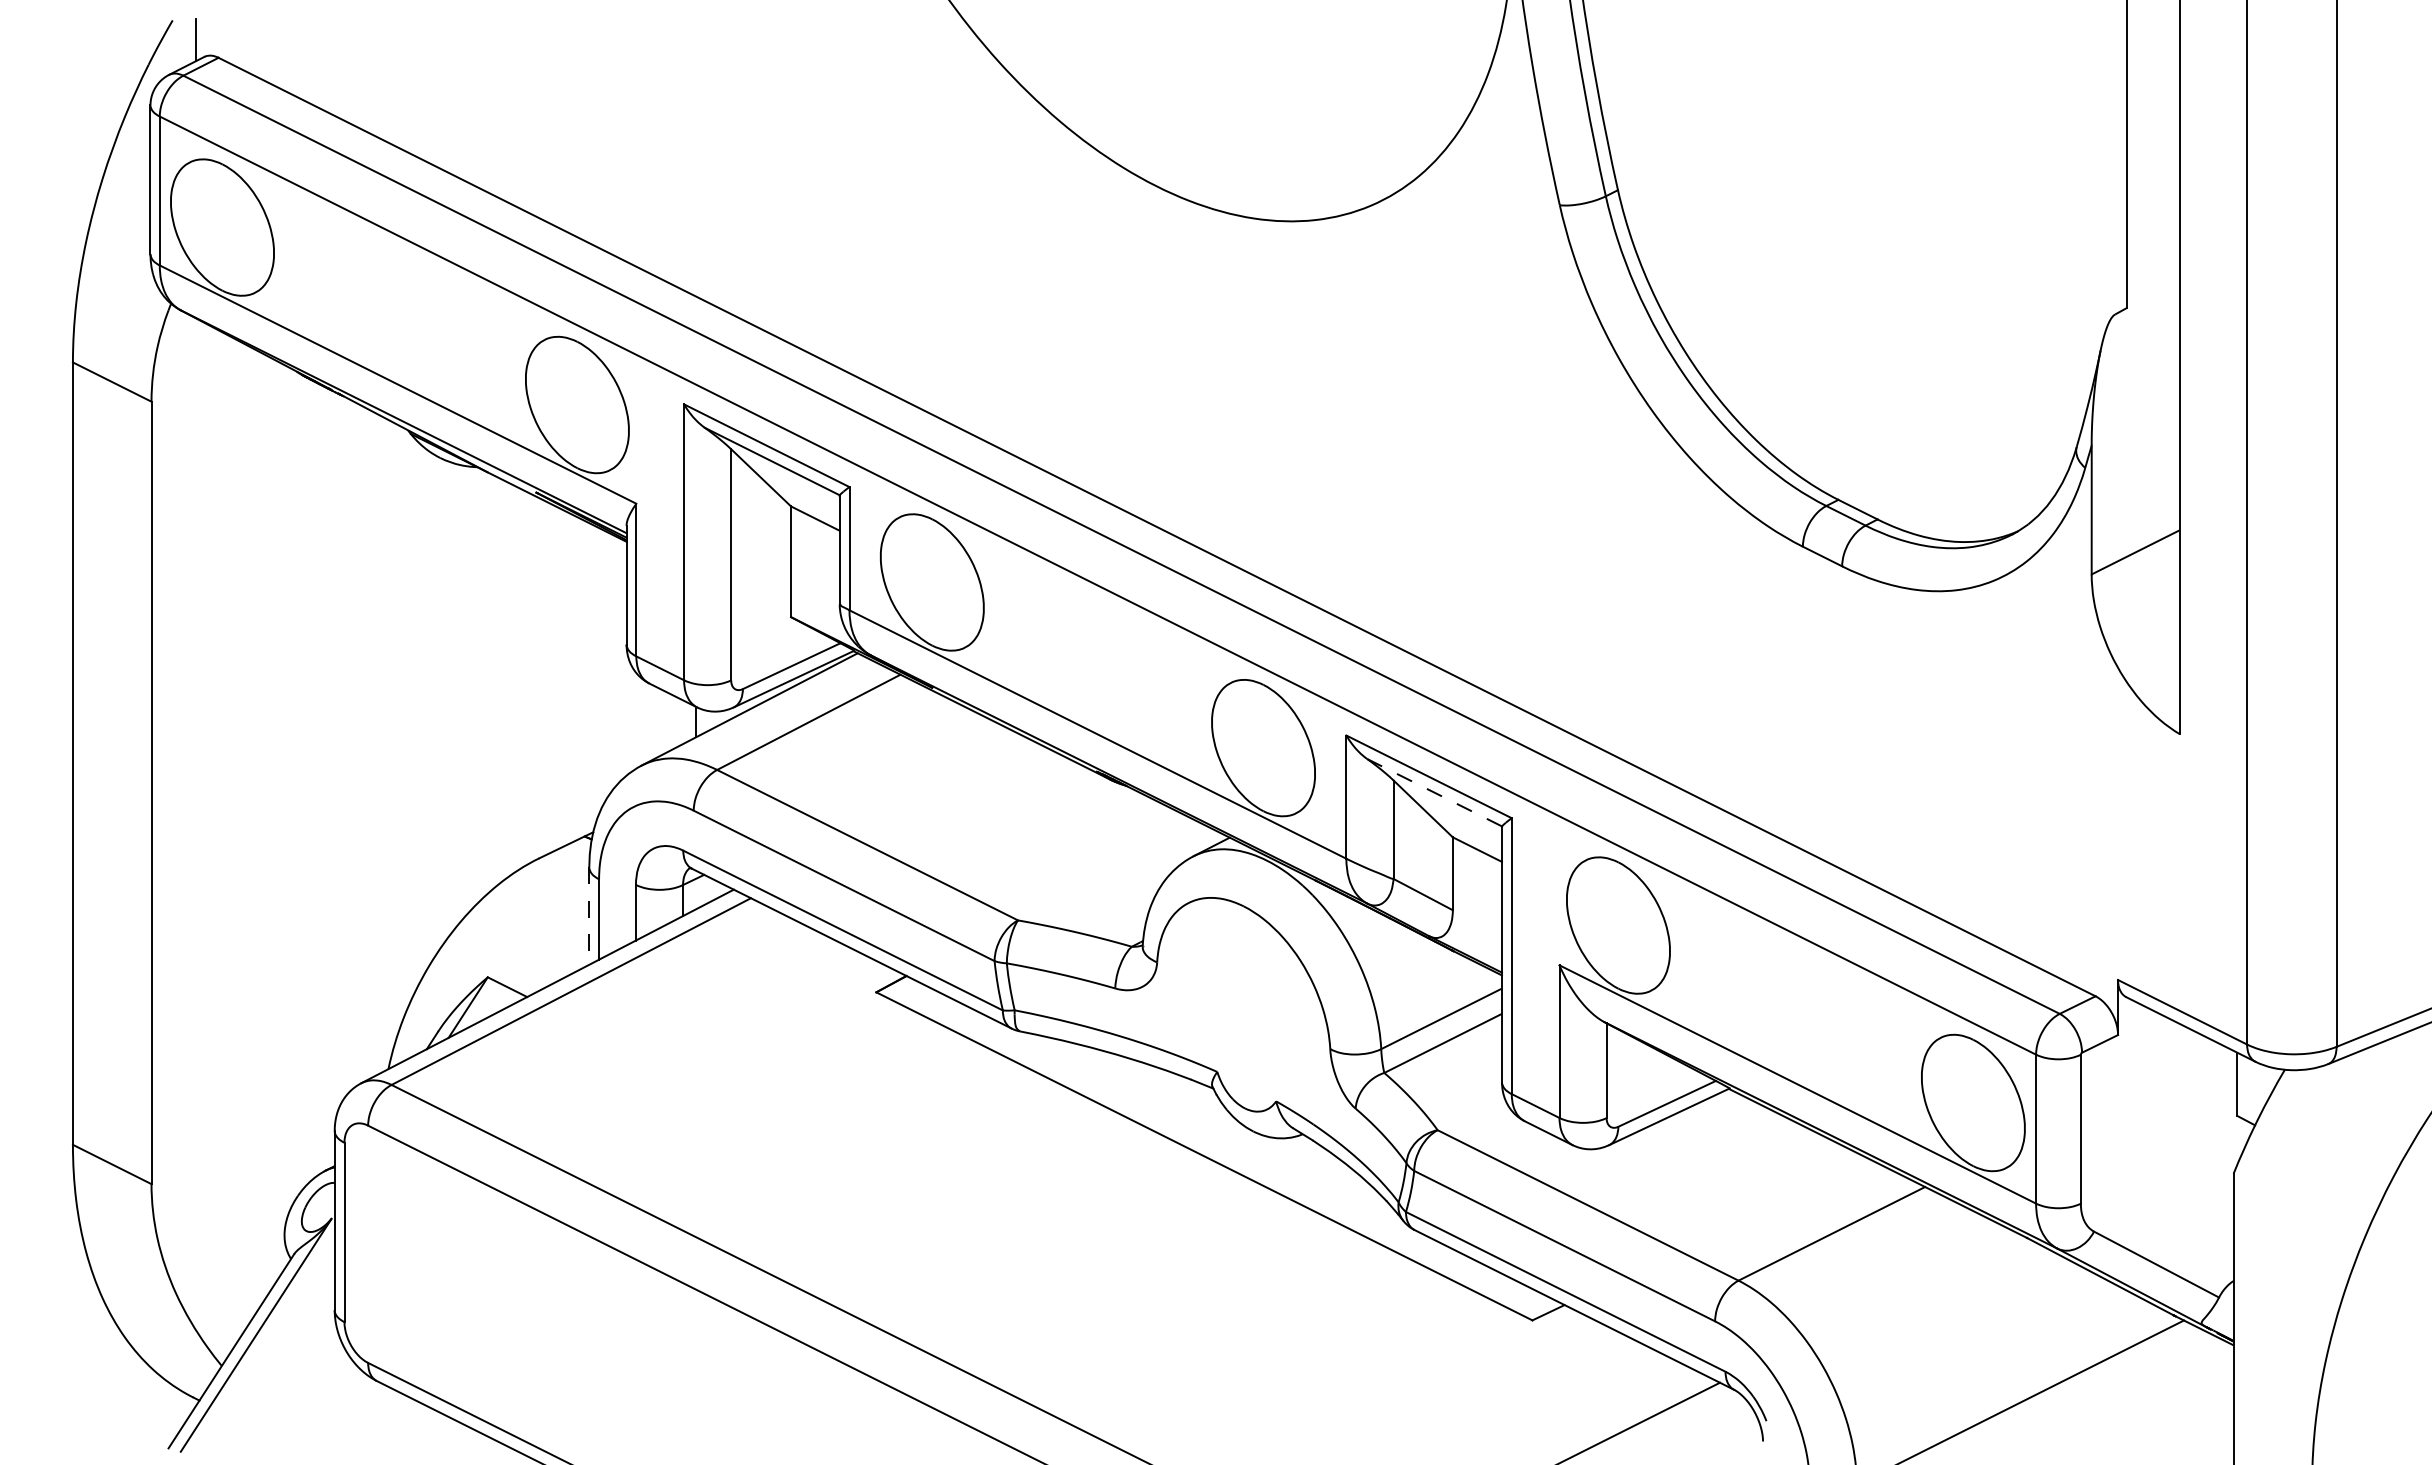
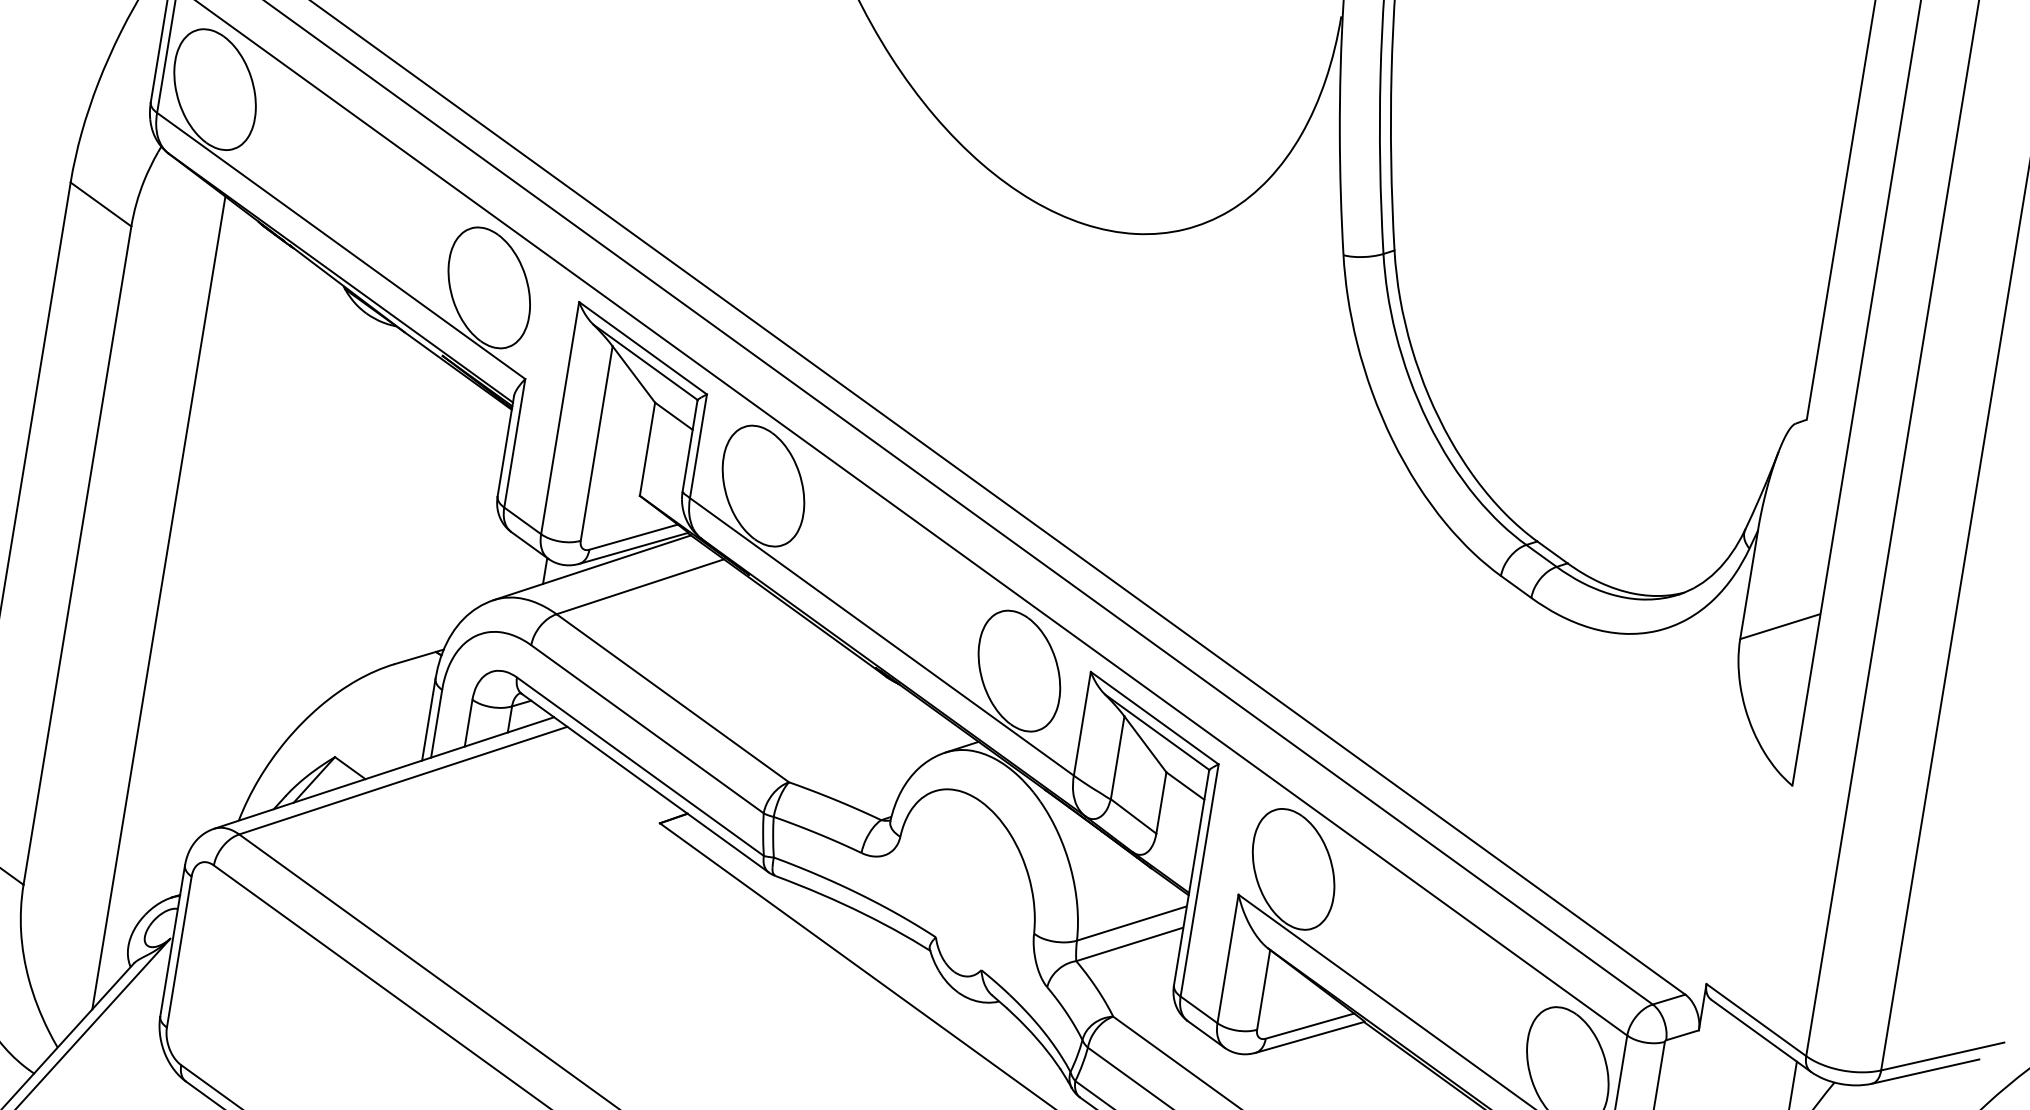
line: (1435, 792) -> (1157, 732), dashed -> solid
line: (254, 832) -> (158, 603), added
line: (589, 916) -> (429, 719), dashed -> solid

